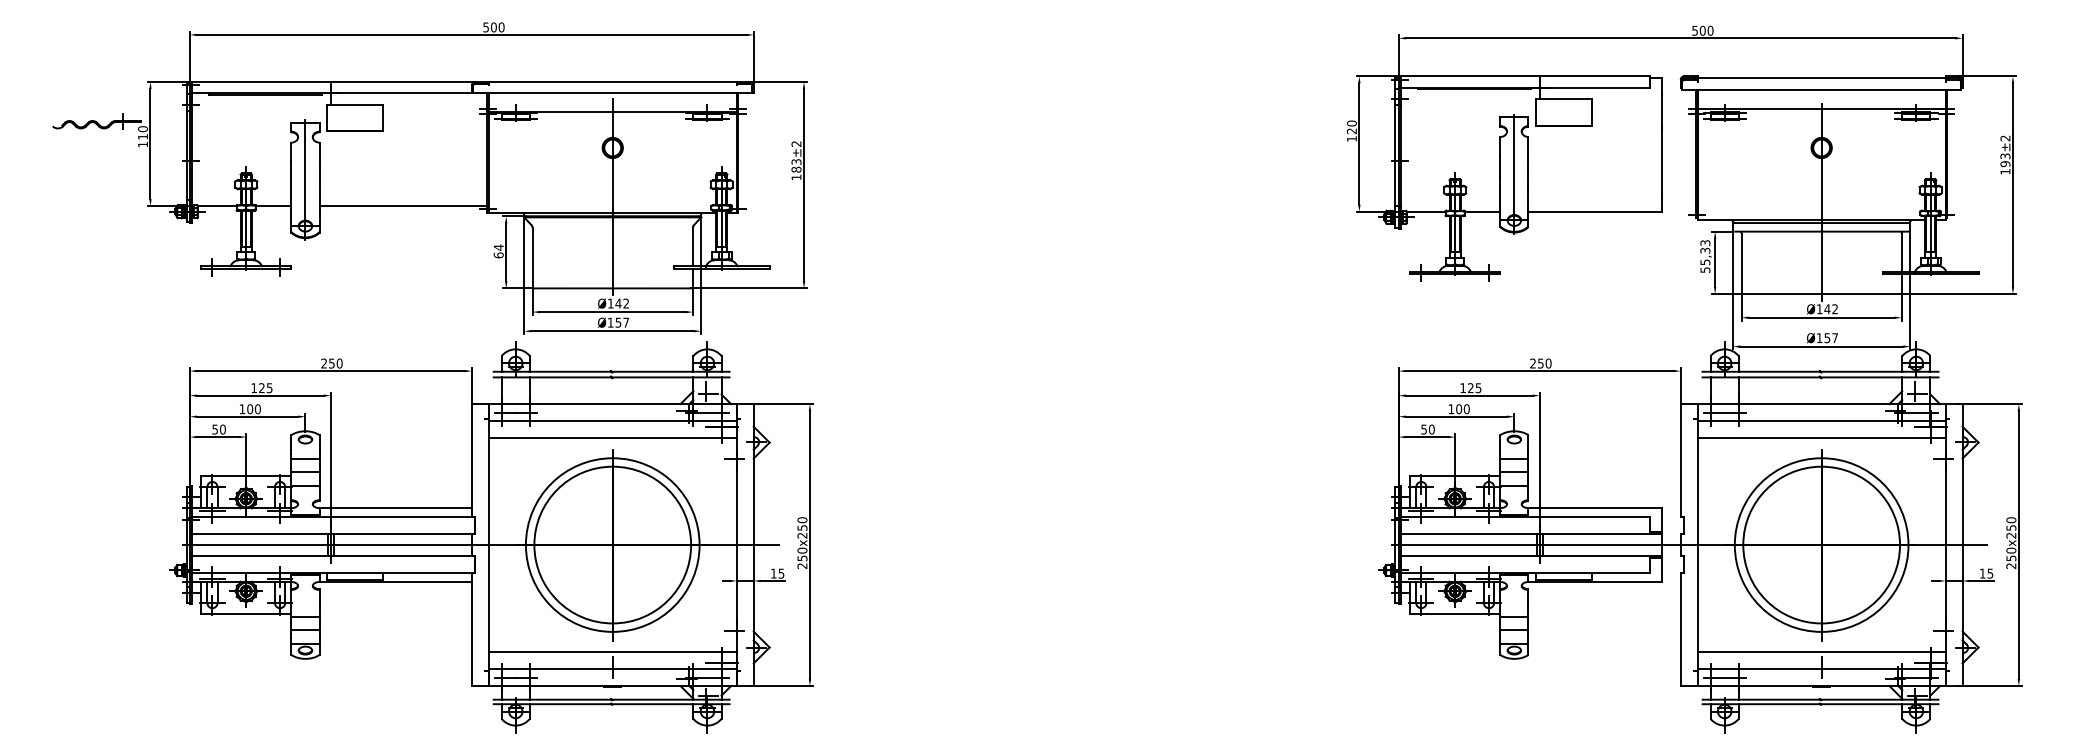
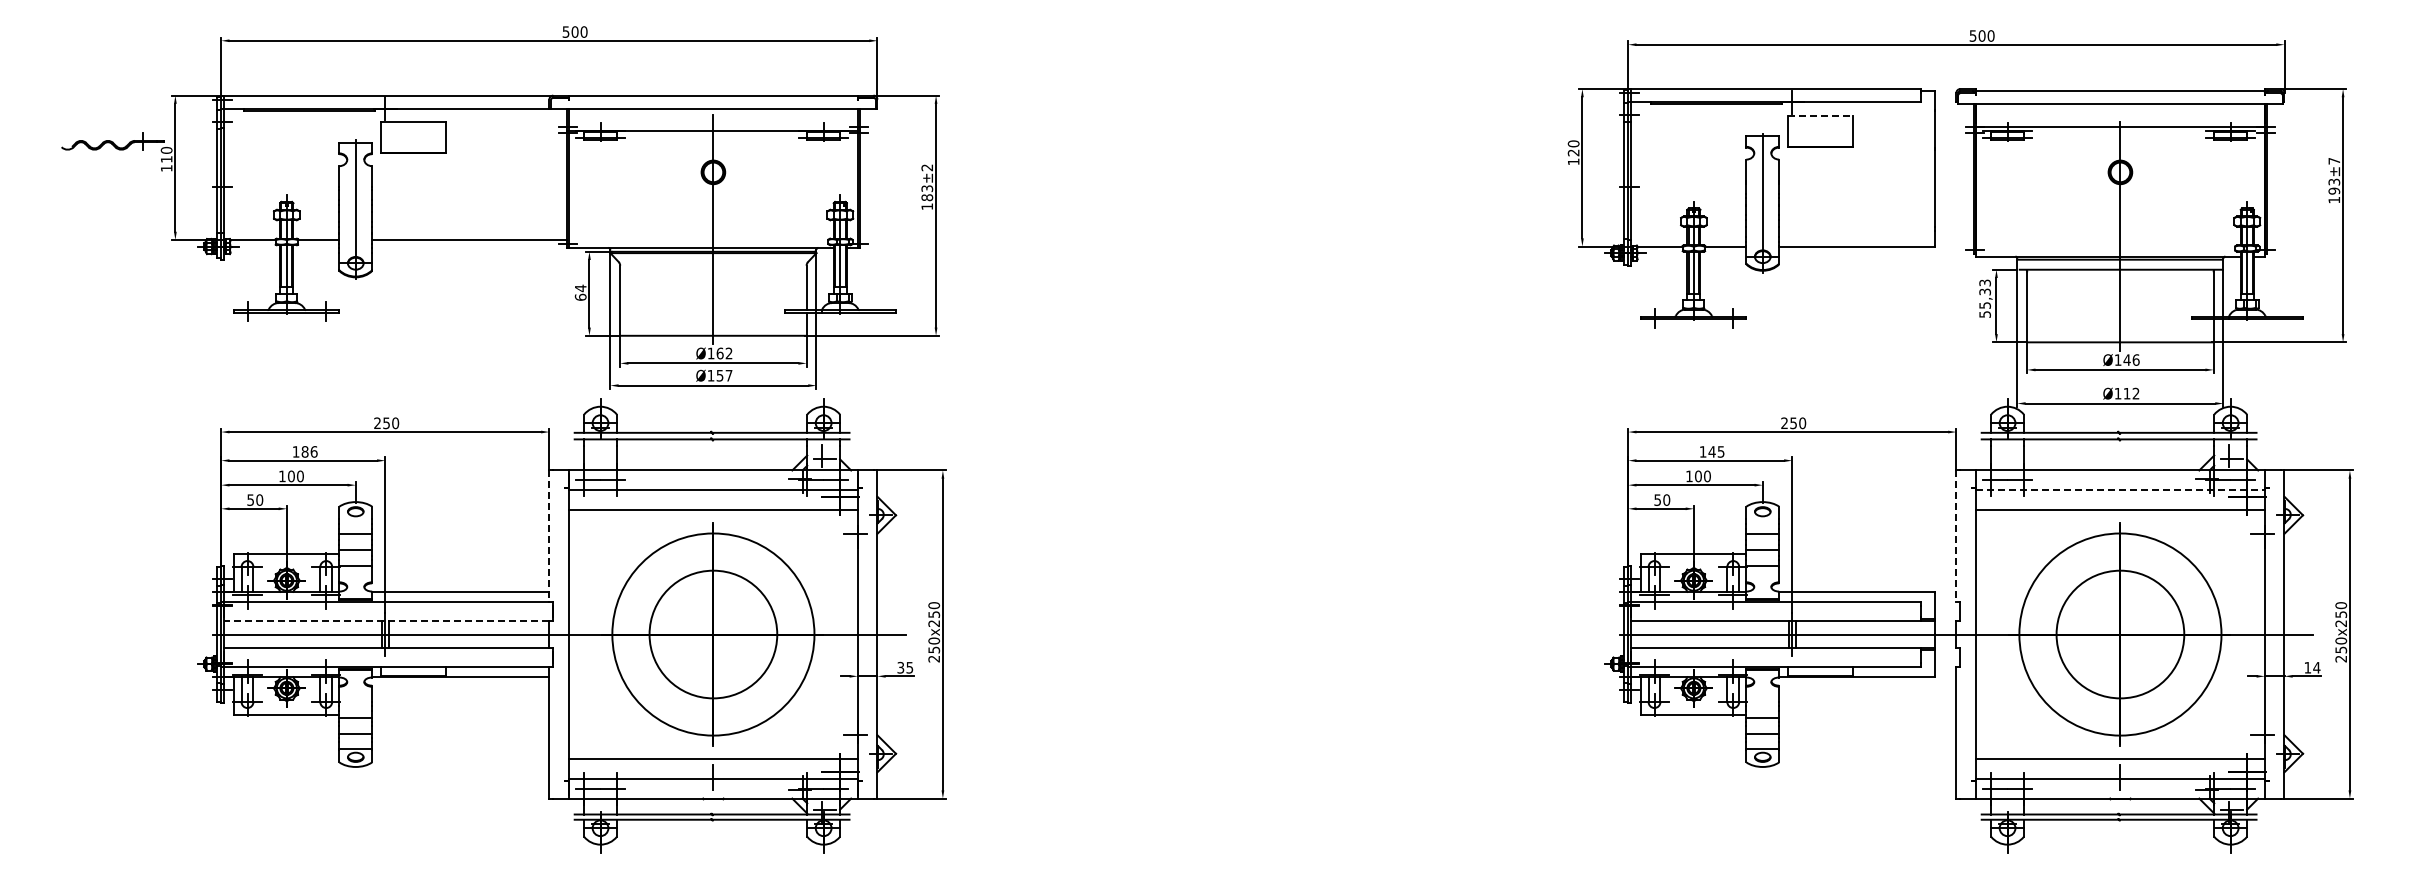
line: (1564, 99) -> (1821, 115), solid -> dashed
text: (2005, 138) -> (2334, 161), ±2 -> ±7
text: (617, 303) -> (719, 353), 142 -> 162
text: (1834, 308) -> (2135, 359), 142 -> 146
text: (1831, 337) -> (2131, 393), 157 -> 112
text: (265, 387) -> (309, 451), 125 -> 186
text: (1470, 387) -> (1711, 451), 125 -> 145
line: (1821, 421) -> (2120, 490), solid -> dashed
line: (471, 460) -> (549, 536), solid -> dashed
line: (1680, 460) -> (1956, 536), solid -> dashed
line: (331, 533) -> (386, 621), solid -> dashed
circle: (612, 545) -> (713, 634), size x0.7
circle: (1821, 545) -> (2120, 634), size x0.7
text: (773, 573) -> (900, 667), 15 -> 35
text: (1990, 573) -> (2316, 667), 15 -> 14

